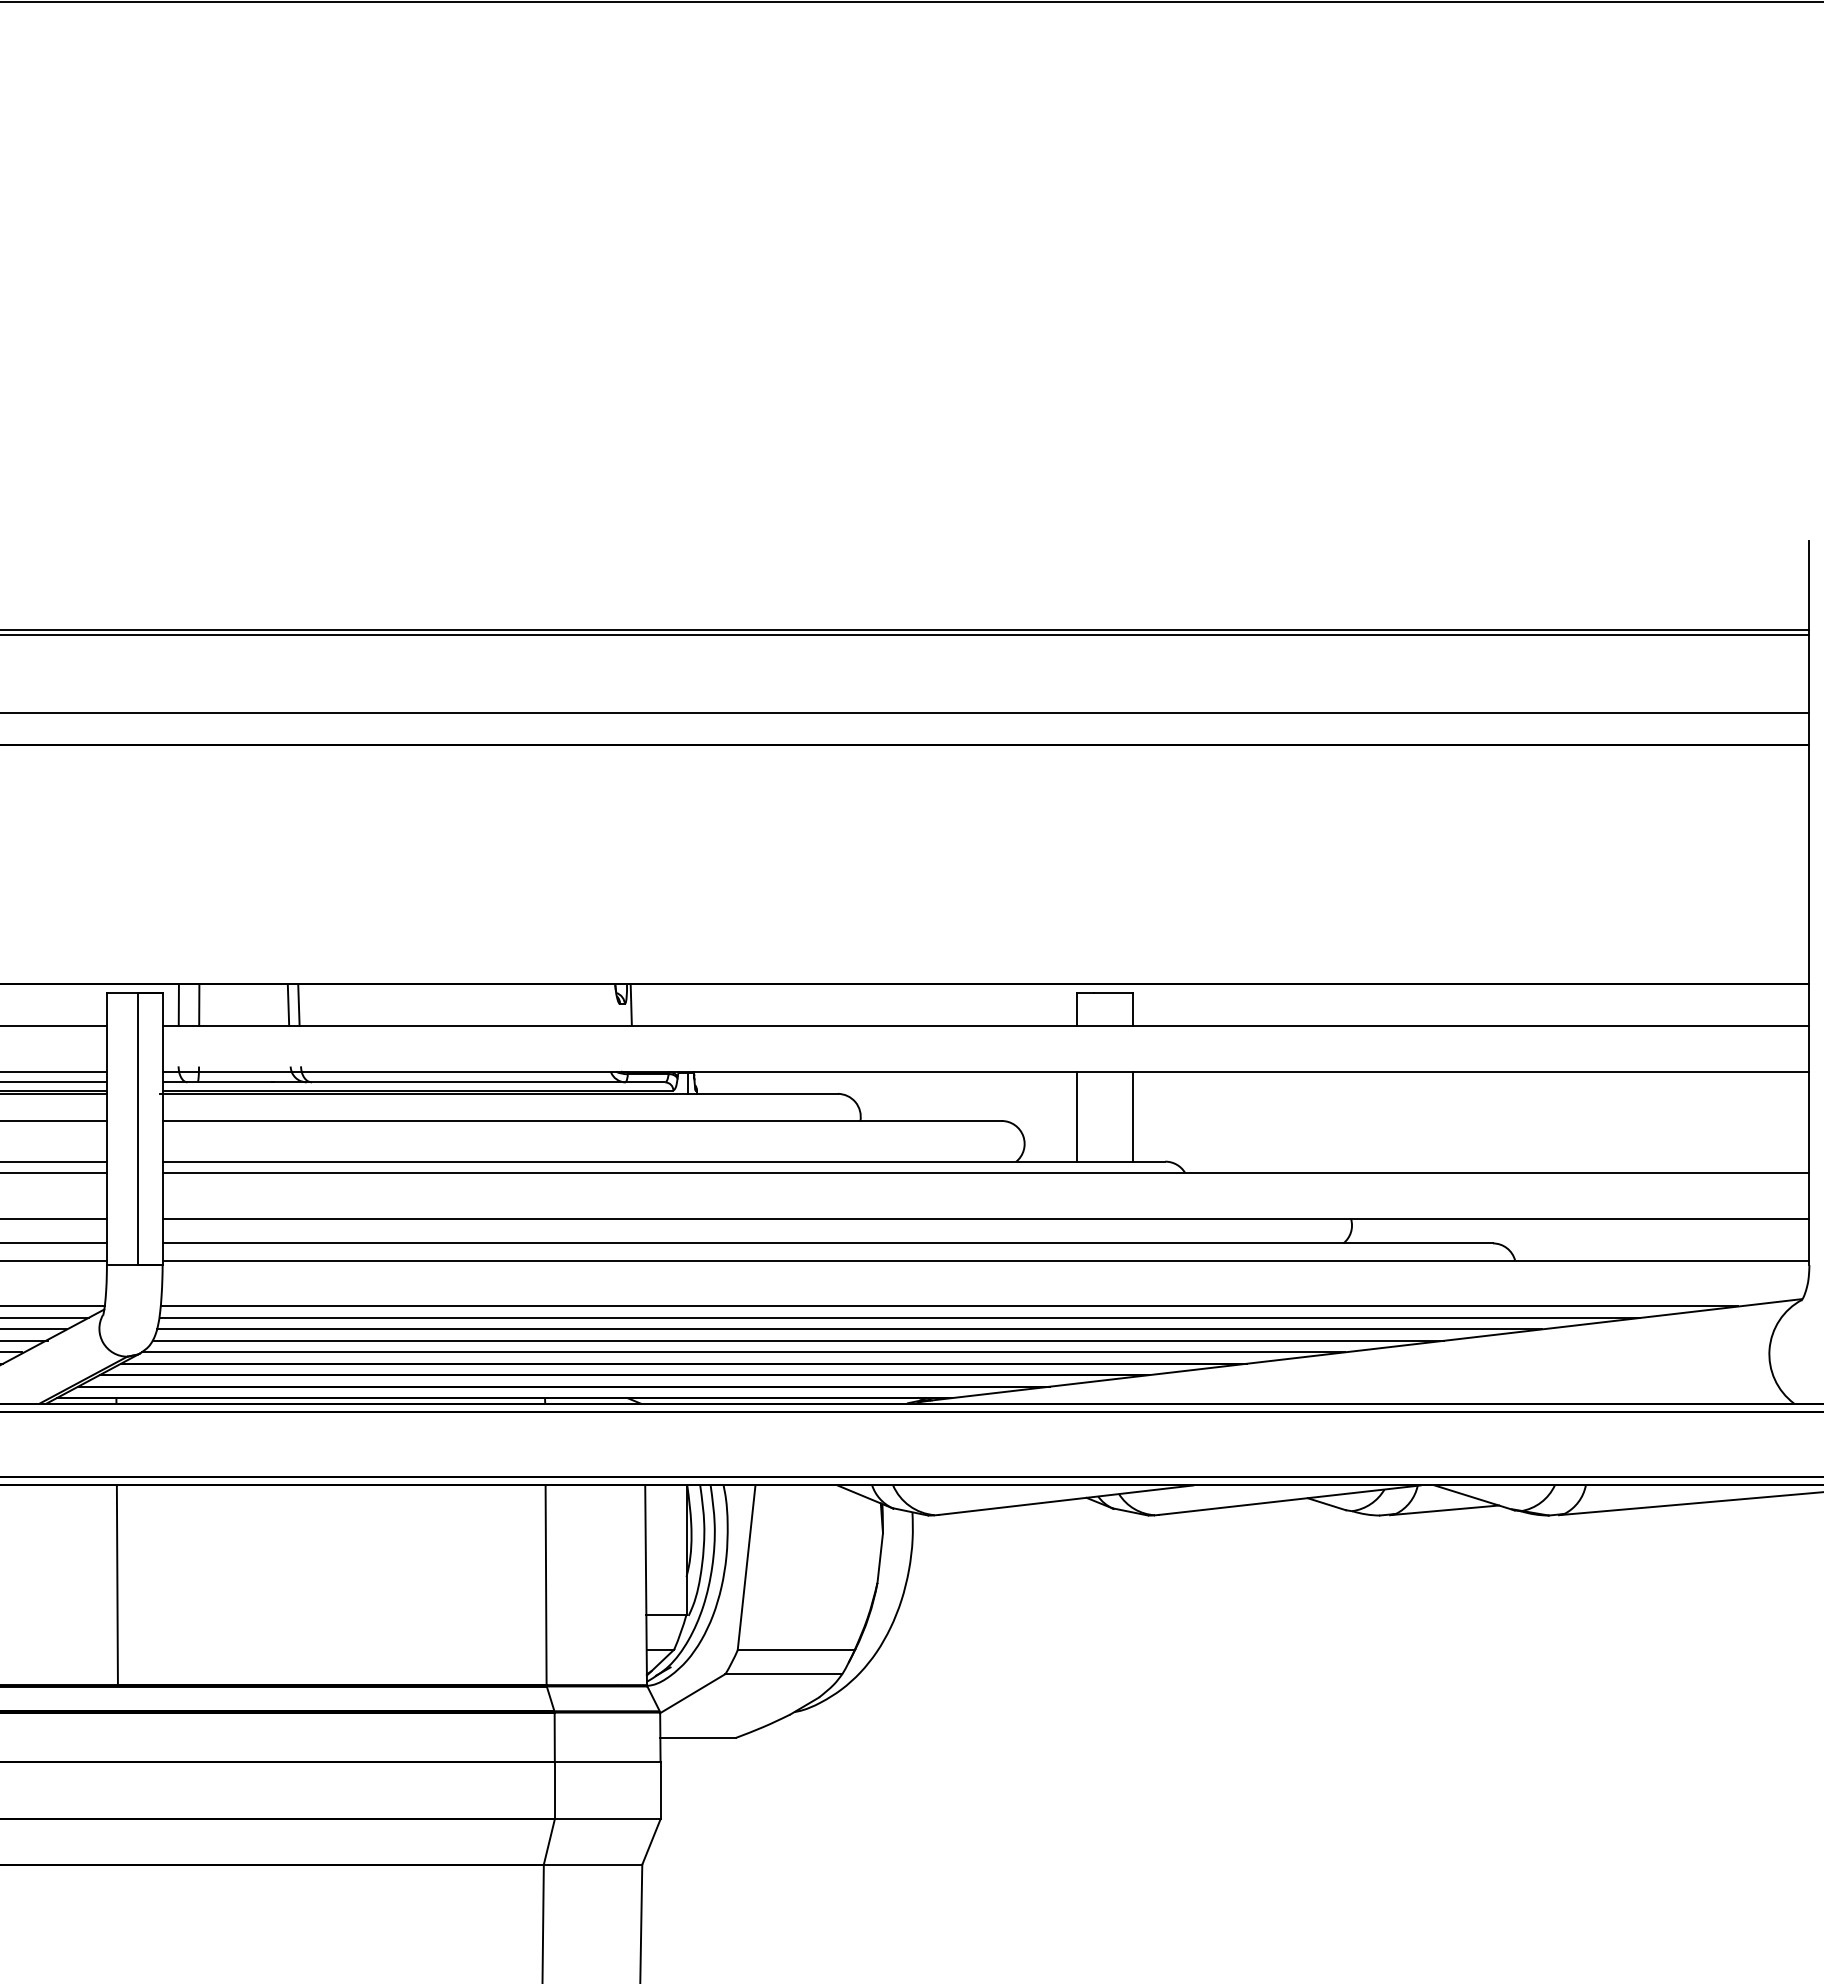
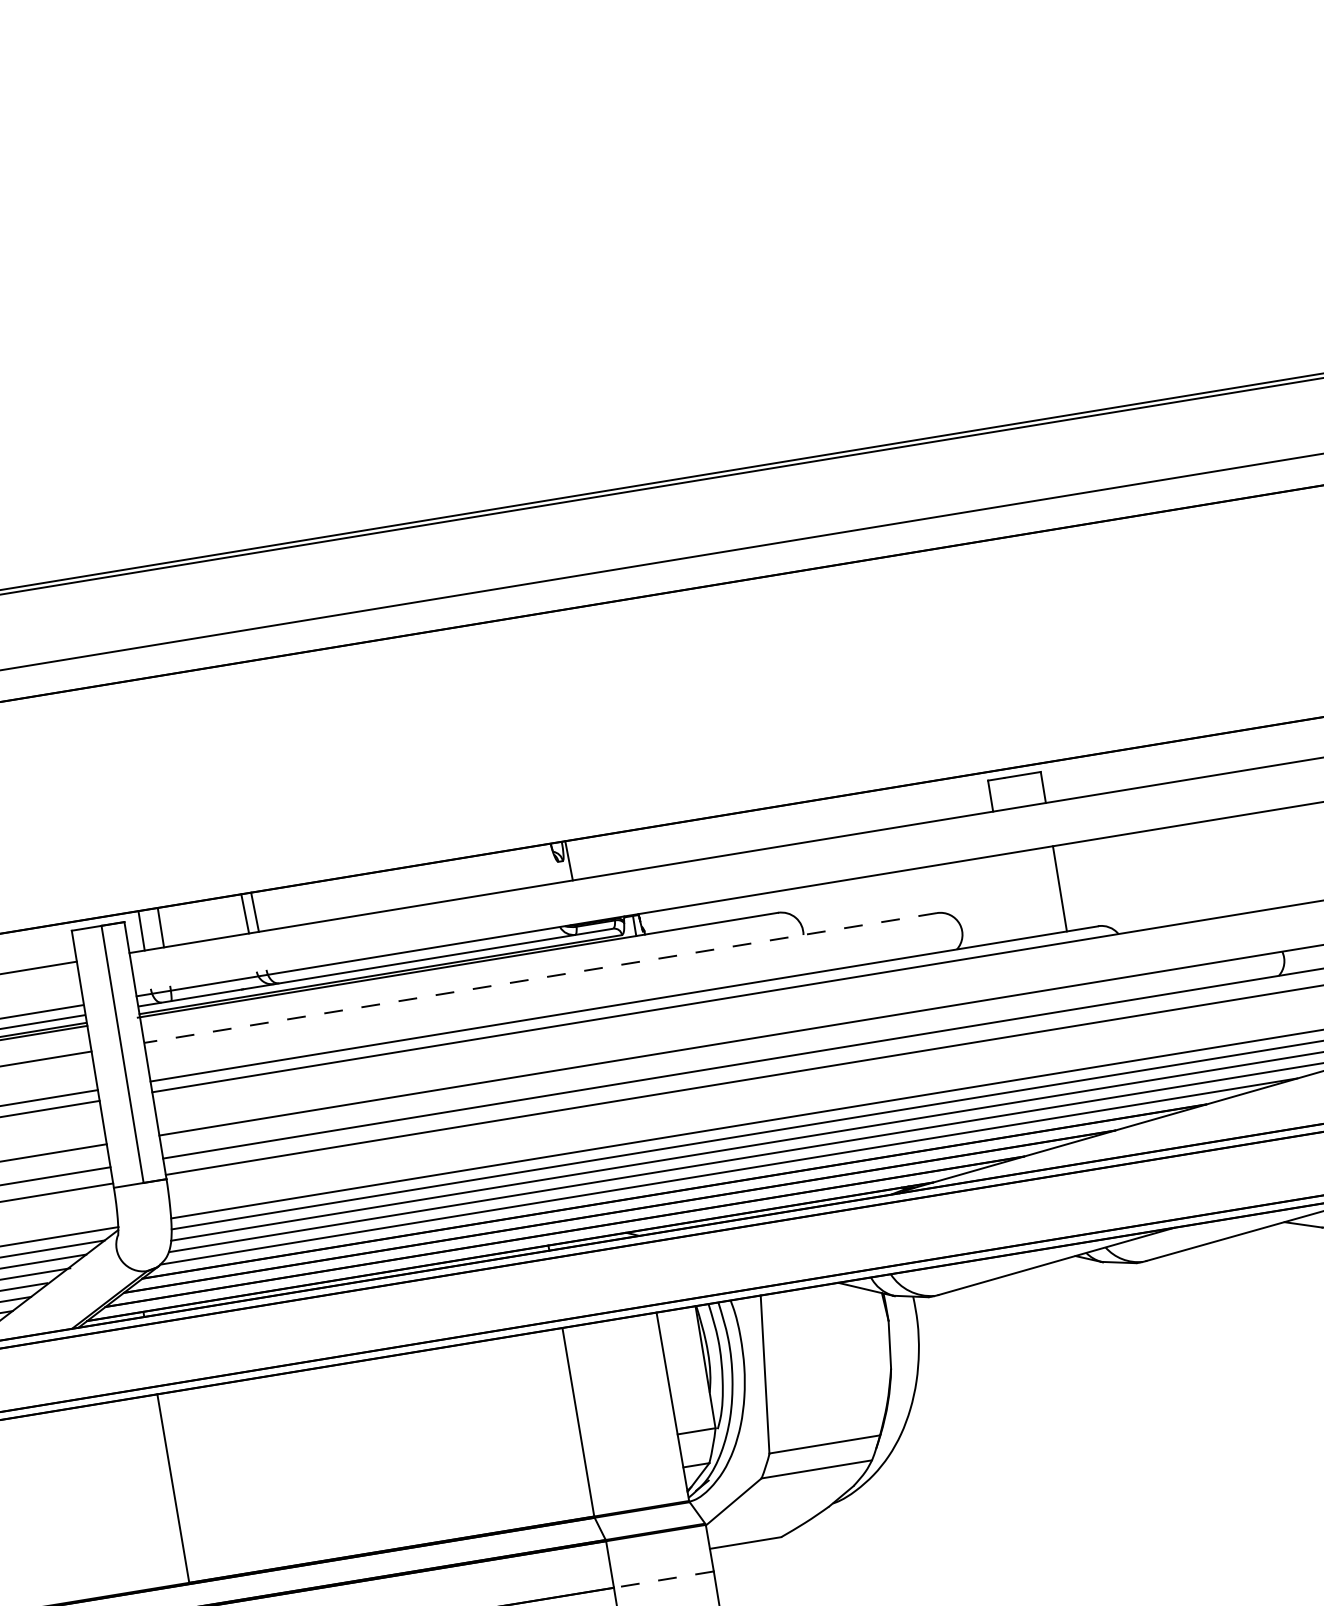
line: (1076, 1116) -> (1006, 897), removed
line: (582, 1120) -> (540, 977), solid -> dashed
line: (607, 1761) -> (663, 1579), solid -> dashed

